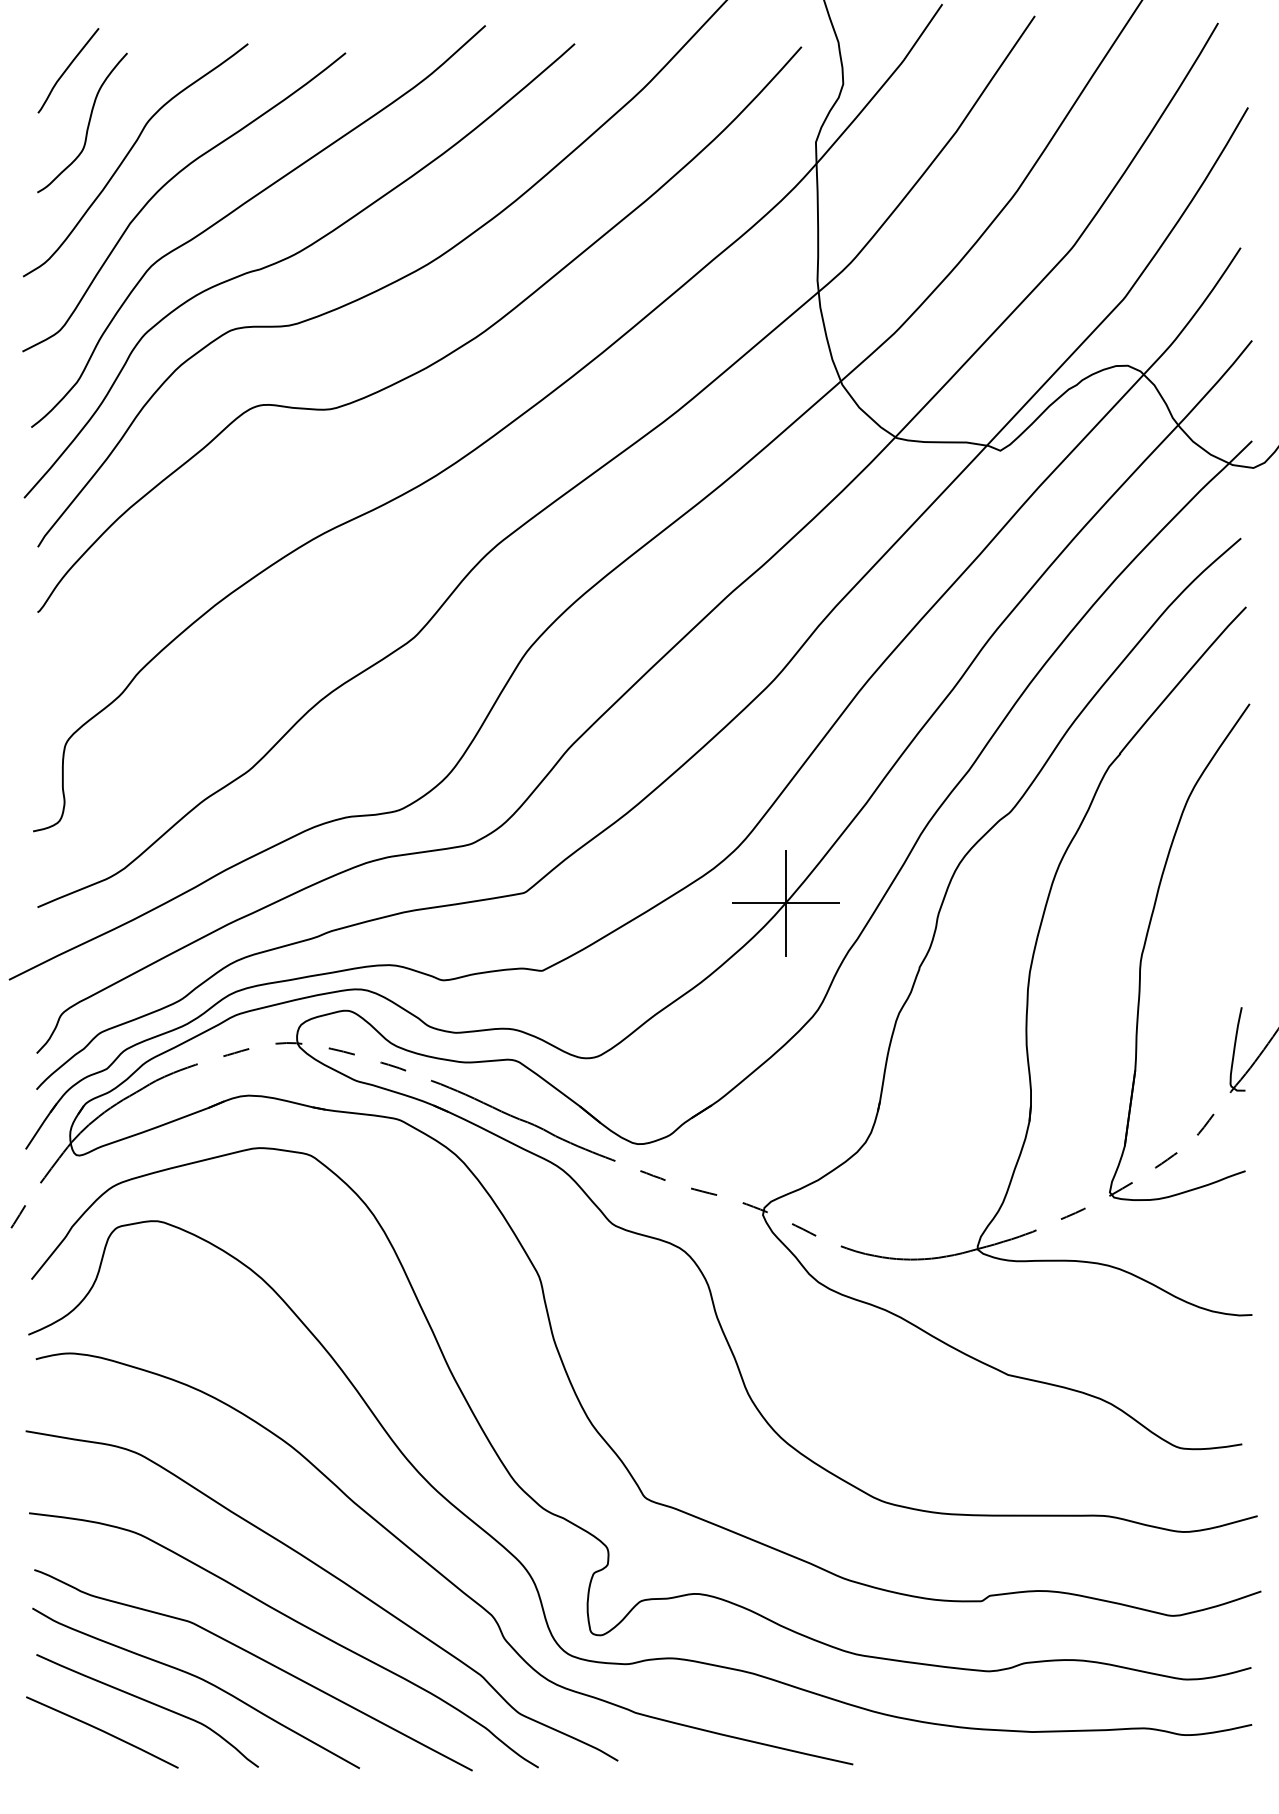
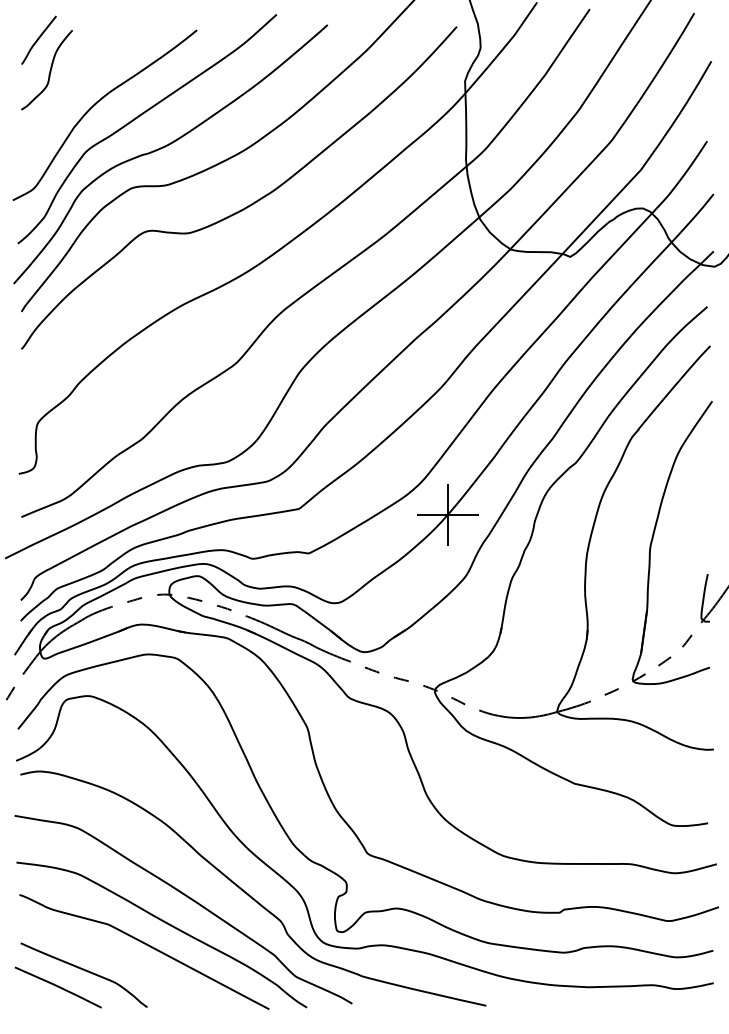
curve: (130, 153) -> (74, 87), removed
curve: (199, 1679) -> (113, 957), removed

